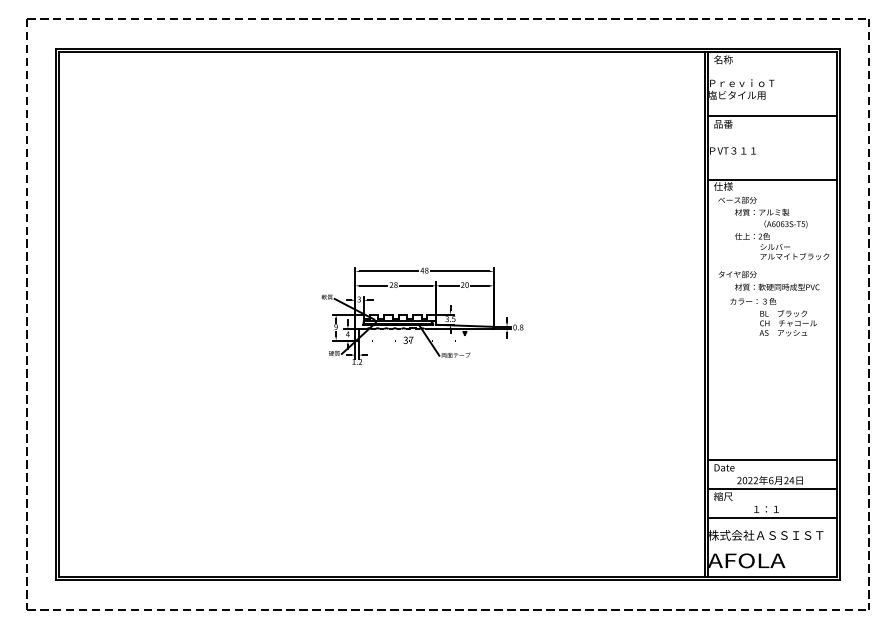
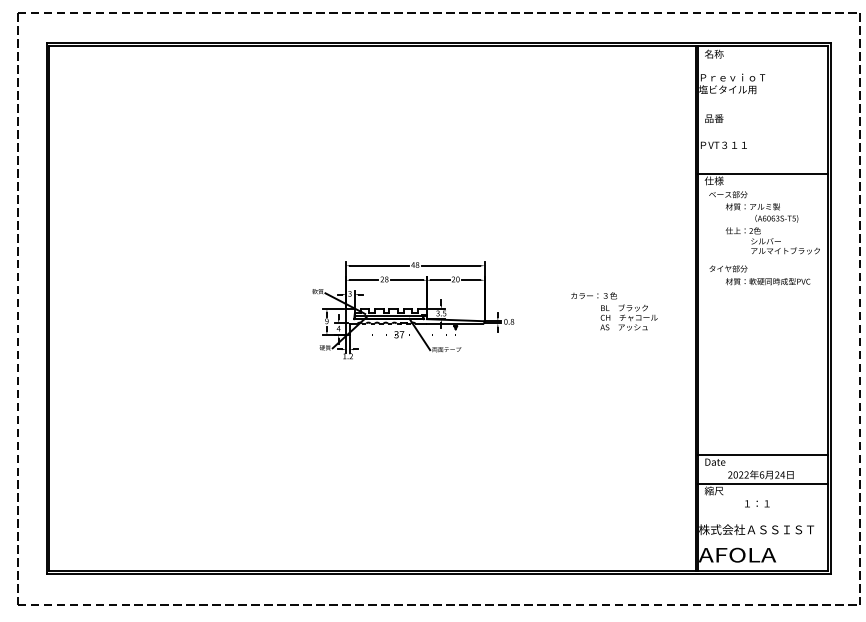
line: (772, 115) -> (763, 109), removed
text: (773, 317) -> (614, 311), moved
line: (772, 518) -> (763, 512), removed

